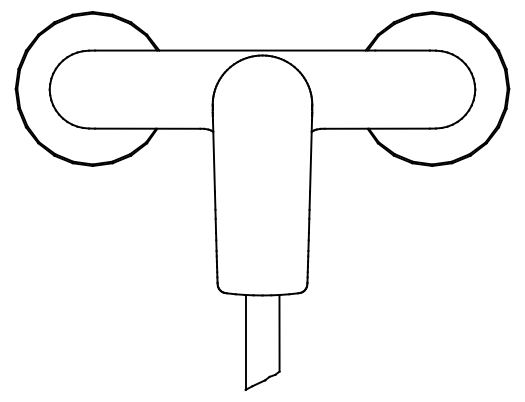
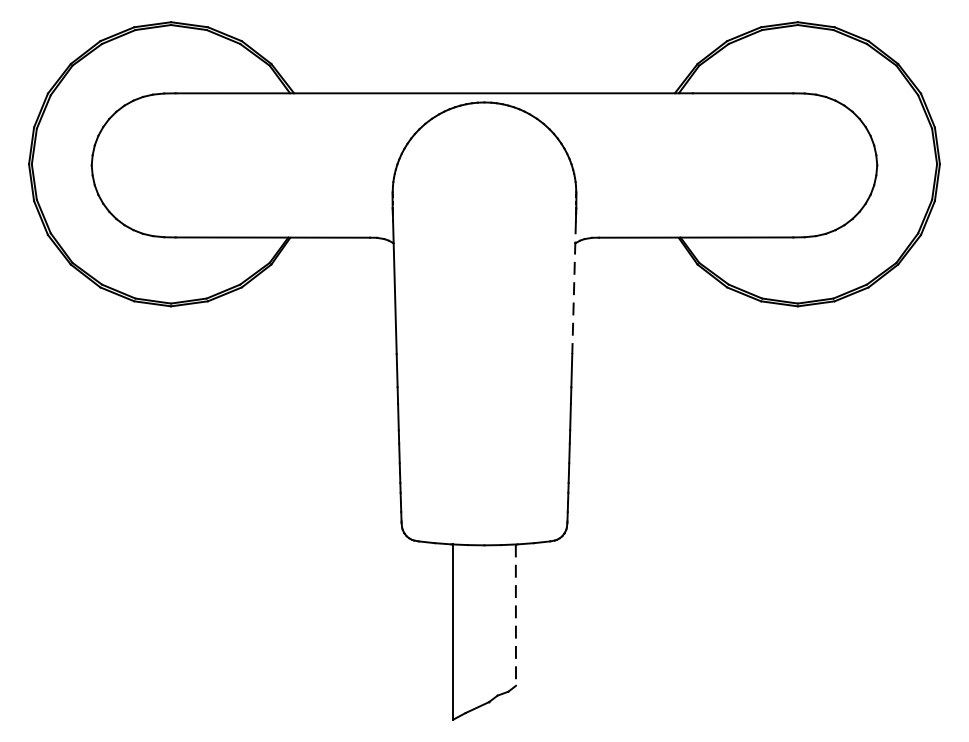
line: (311, 155) -> (574, 287), solid -> dashed
line: (279, 333) -> (515, 615), solid -> dashed

